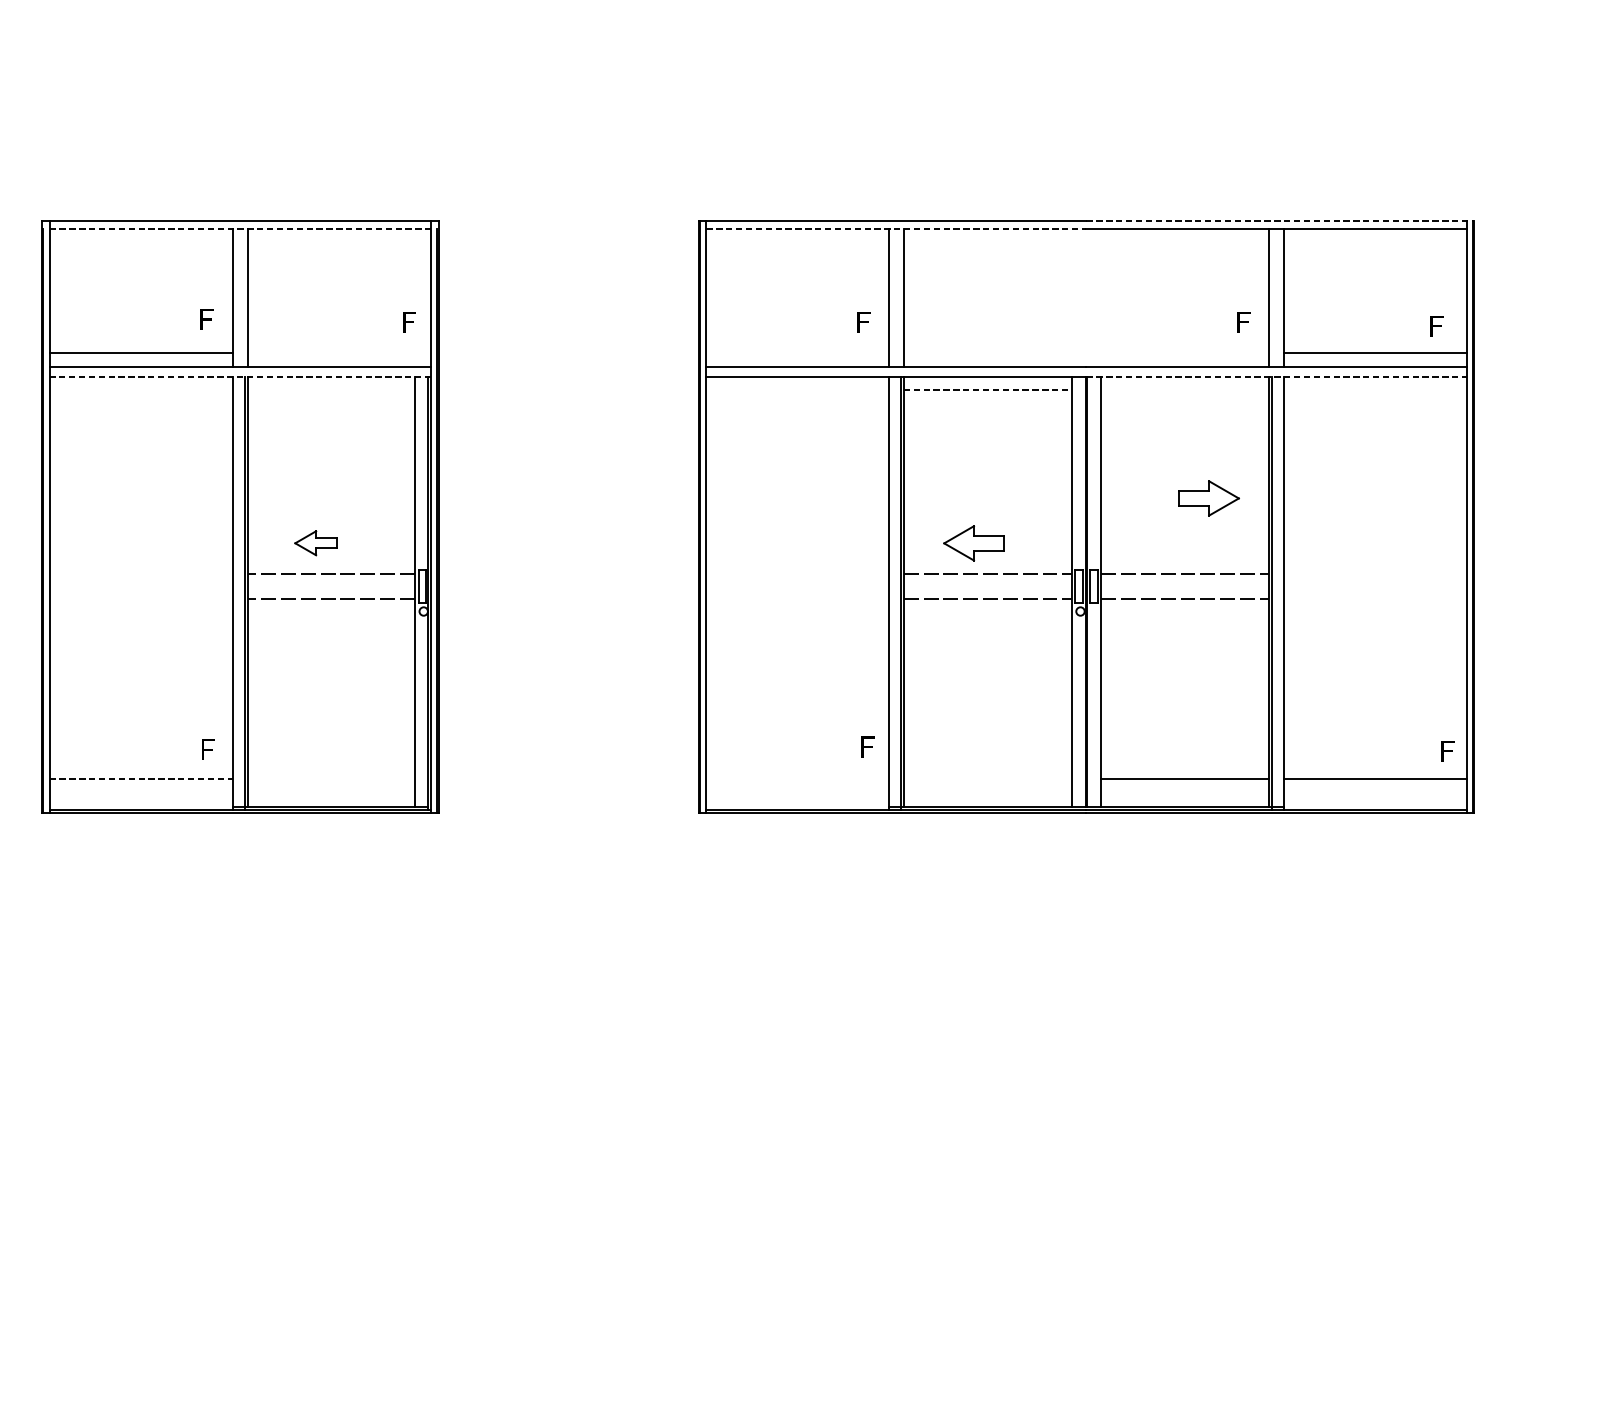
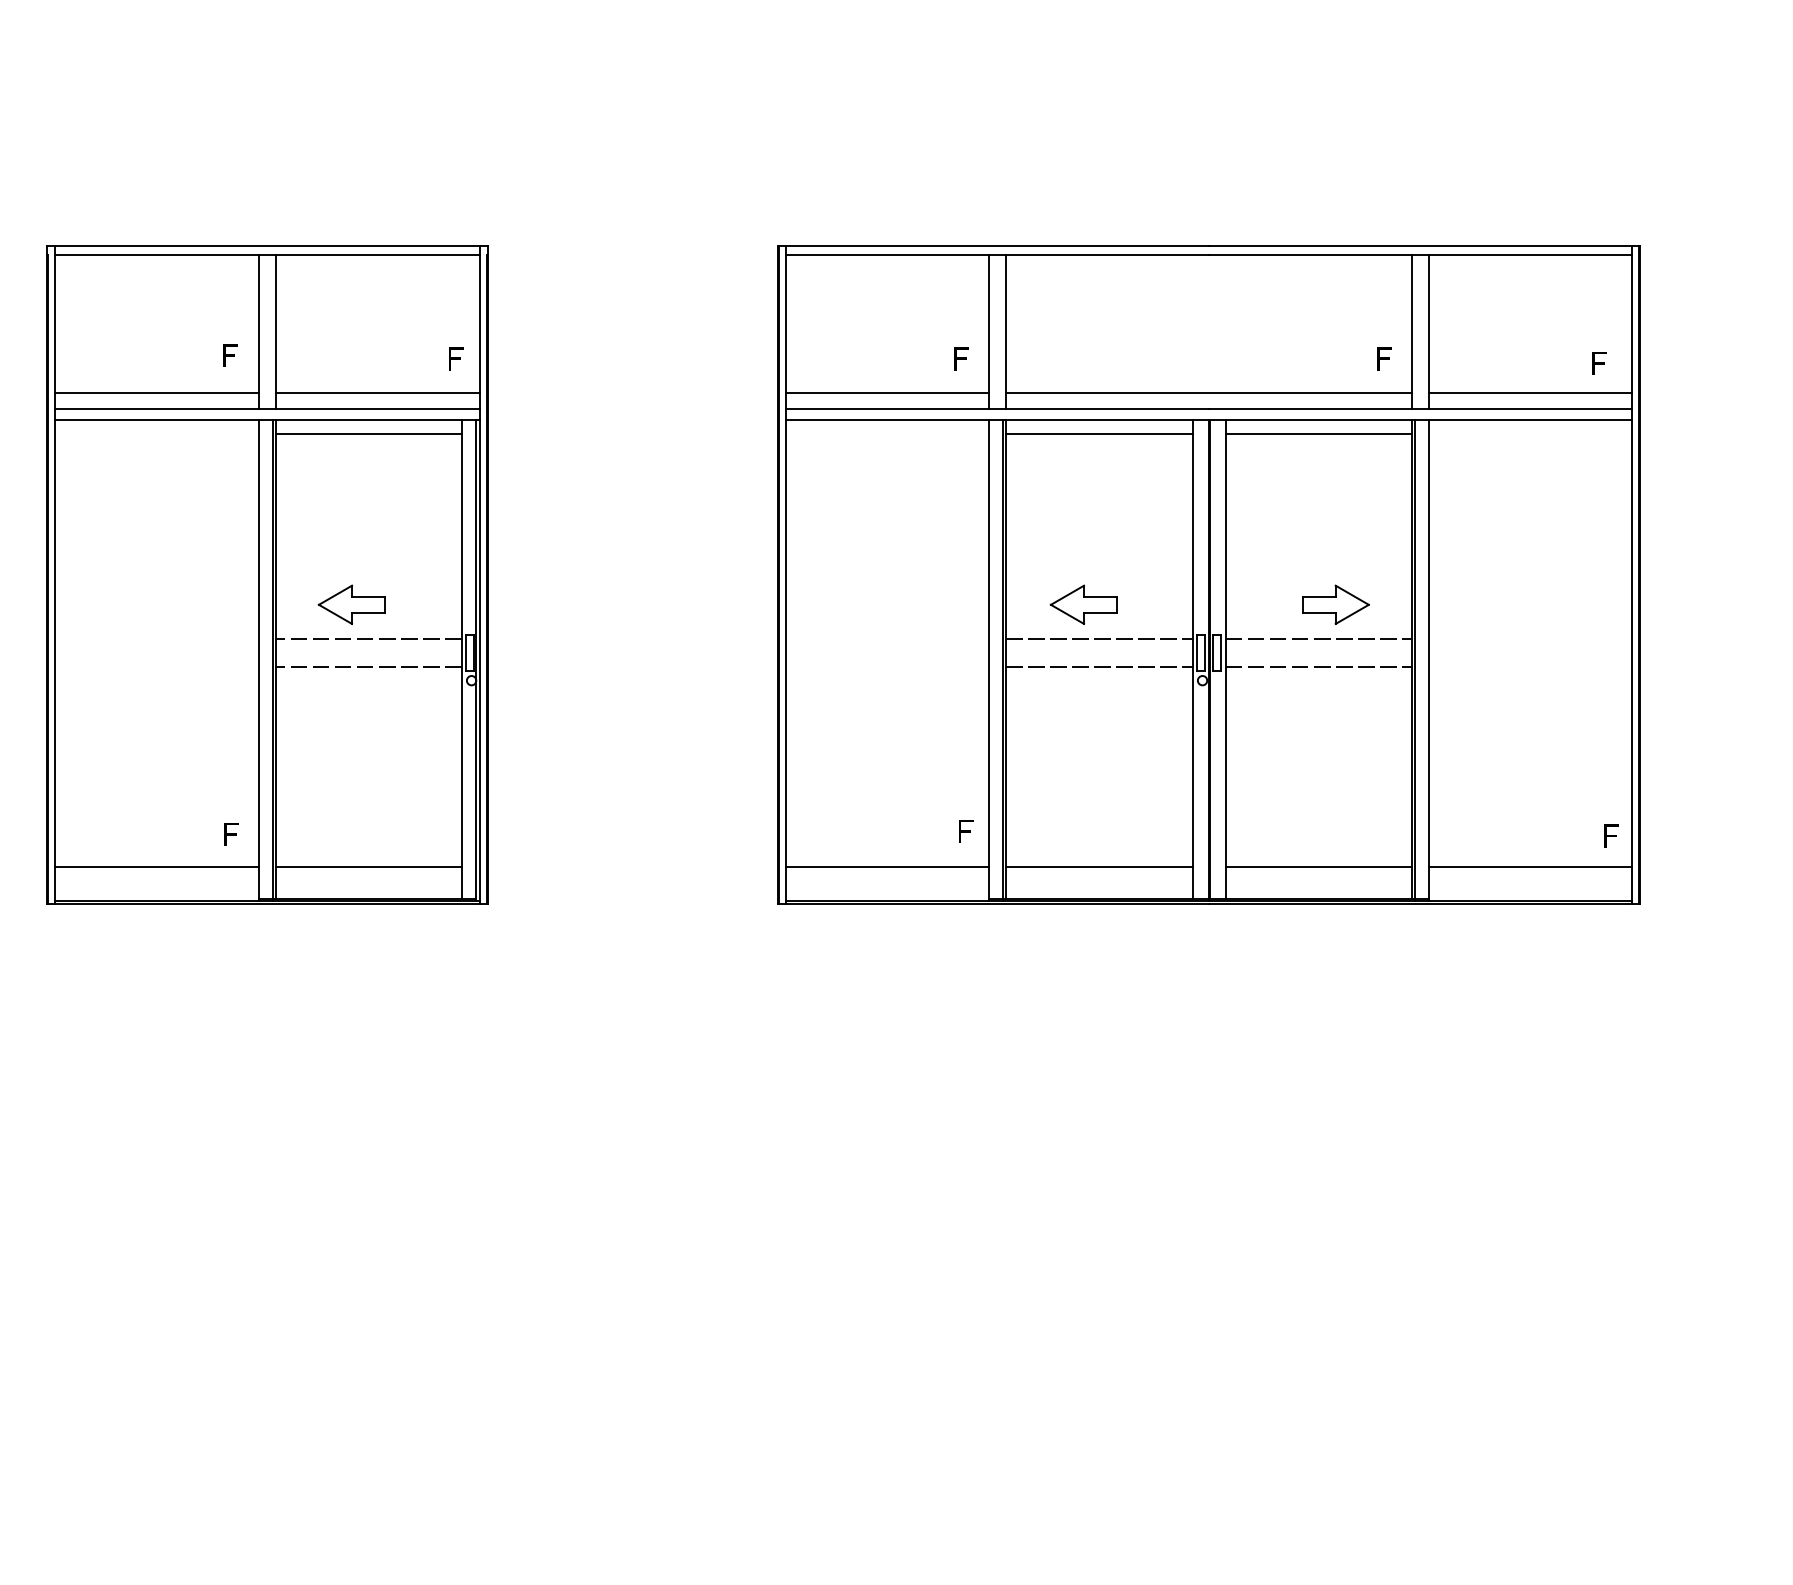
line: (1279, 221) -> (1424, 246), dashed -> solid
line: (241, 228) -> (268, 254), dashed -> solid
line: (896, 228) -> (997, 254), dashed -> solid
line: (339, 352) -> (377, 392), added
line: (797, 352) -> (887, 392), added
line: (1085, 352) -> (1208, 392), added
line: (240, 377) -> (267, 420), dashed -> solid
line: (1276, 377) -> (1420, 420), dashed -> solid
line: (331, 390) -> (368, 434), added
line: (987, 390) -> (1099, 434), dashed -> solid
line: (1184, 390) -> (1318, 434), added
part: (1208, 498) -> (1335, 604), moved
part: (315, 543) -> (351, 604), size x1.43
line: (141, 778) -> (157, 866), dashed -> solid
line: (331, 778) -> (368, 866), added
line: (797, 778) -> (887, 866), added
line: (986, 778) -> (1098, 866), added

